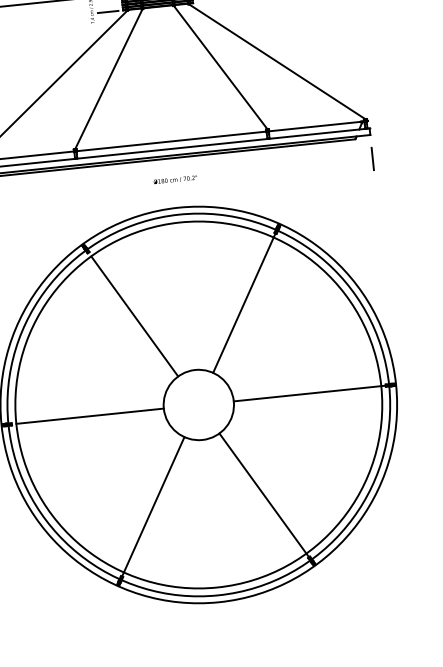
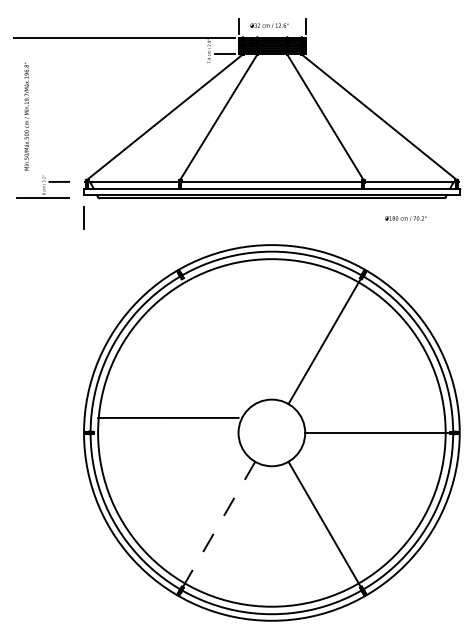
line: (372, 158) -> (459, 217), removed
text: (175, 179) -> (405, 218), moved
line: (135, 316) -> (220, 343), removed
line: (90, 415) -> (168, 417), moved
line: (152, 506) -> (218, 524), solid -> dashed

